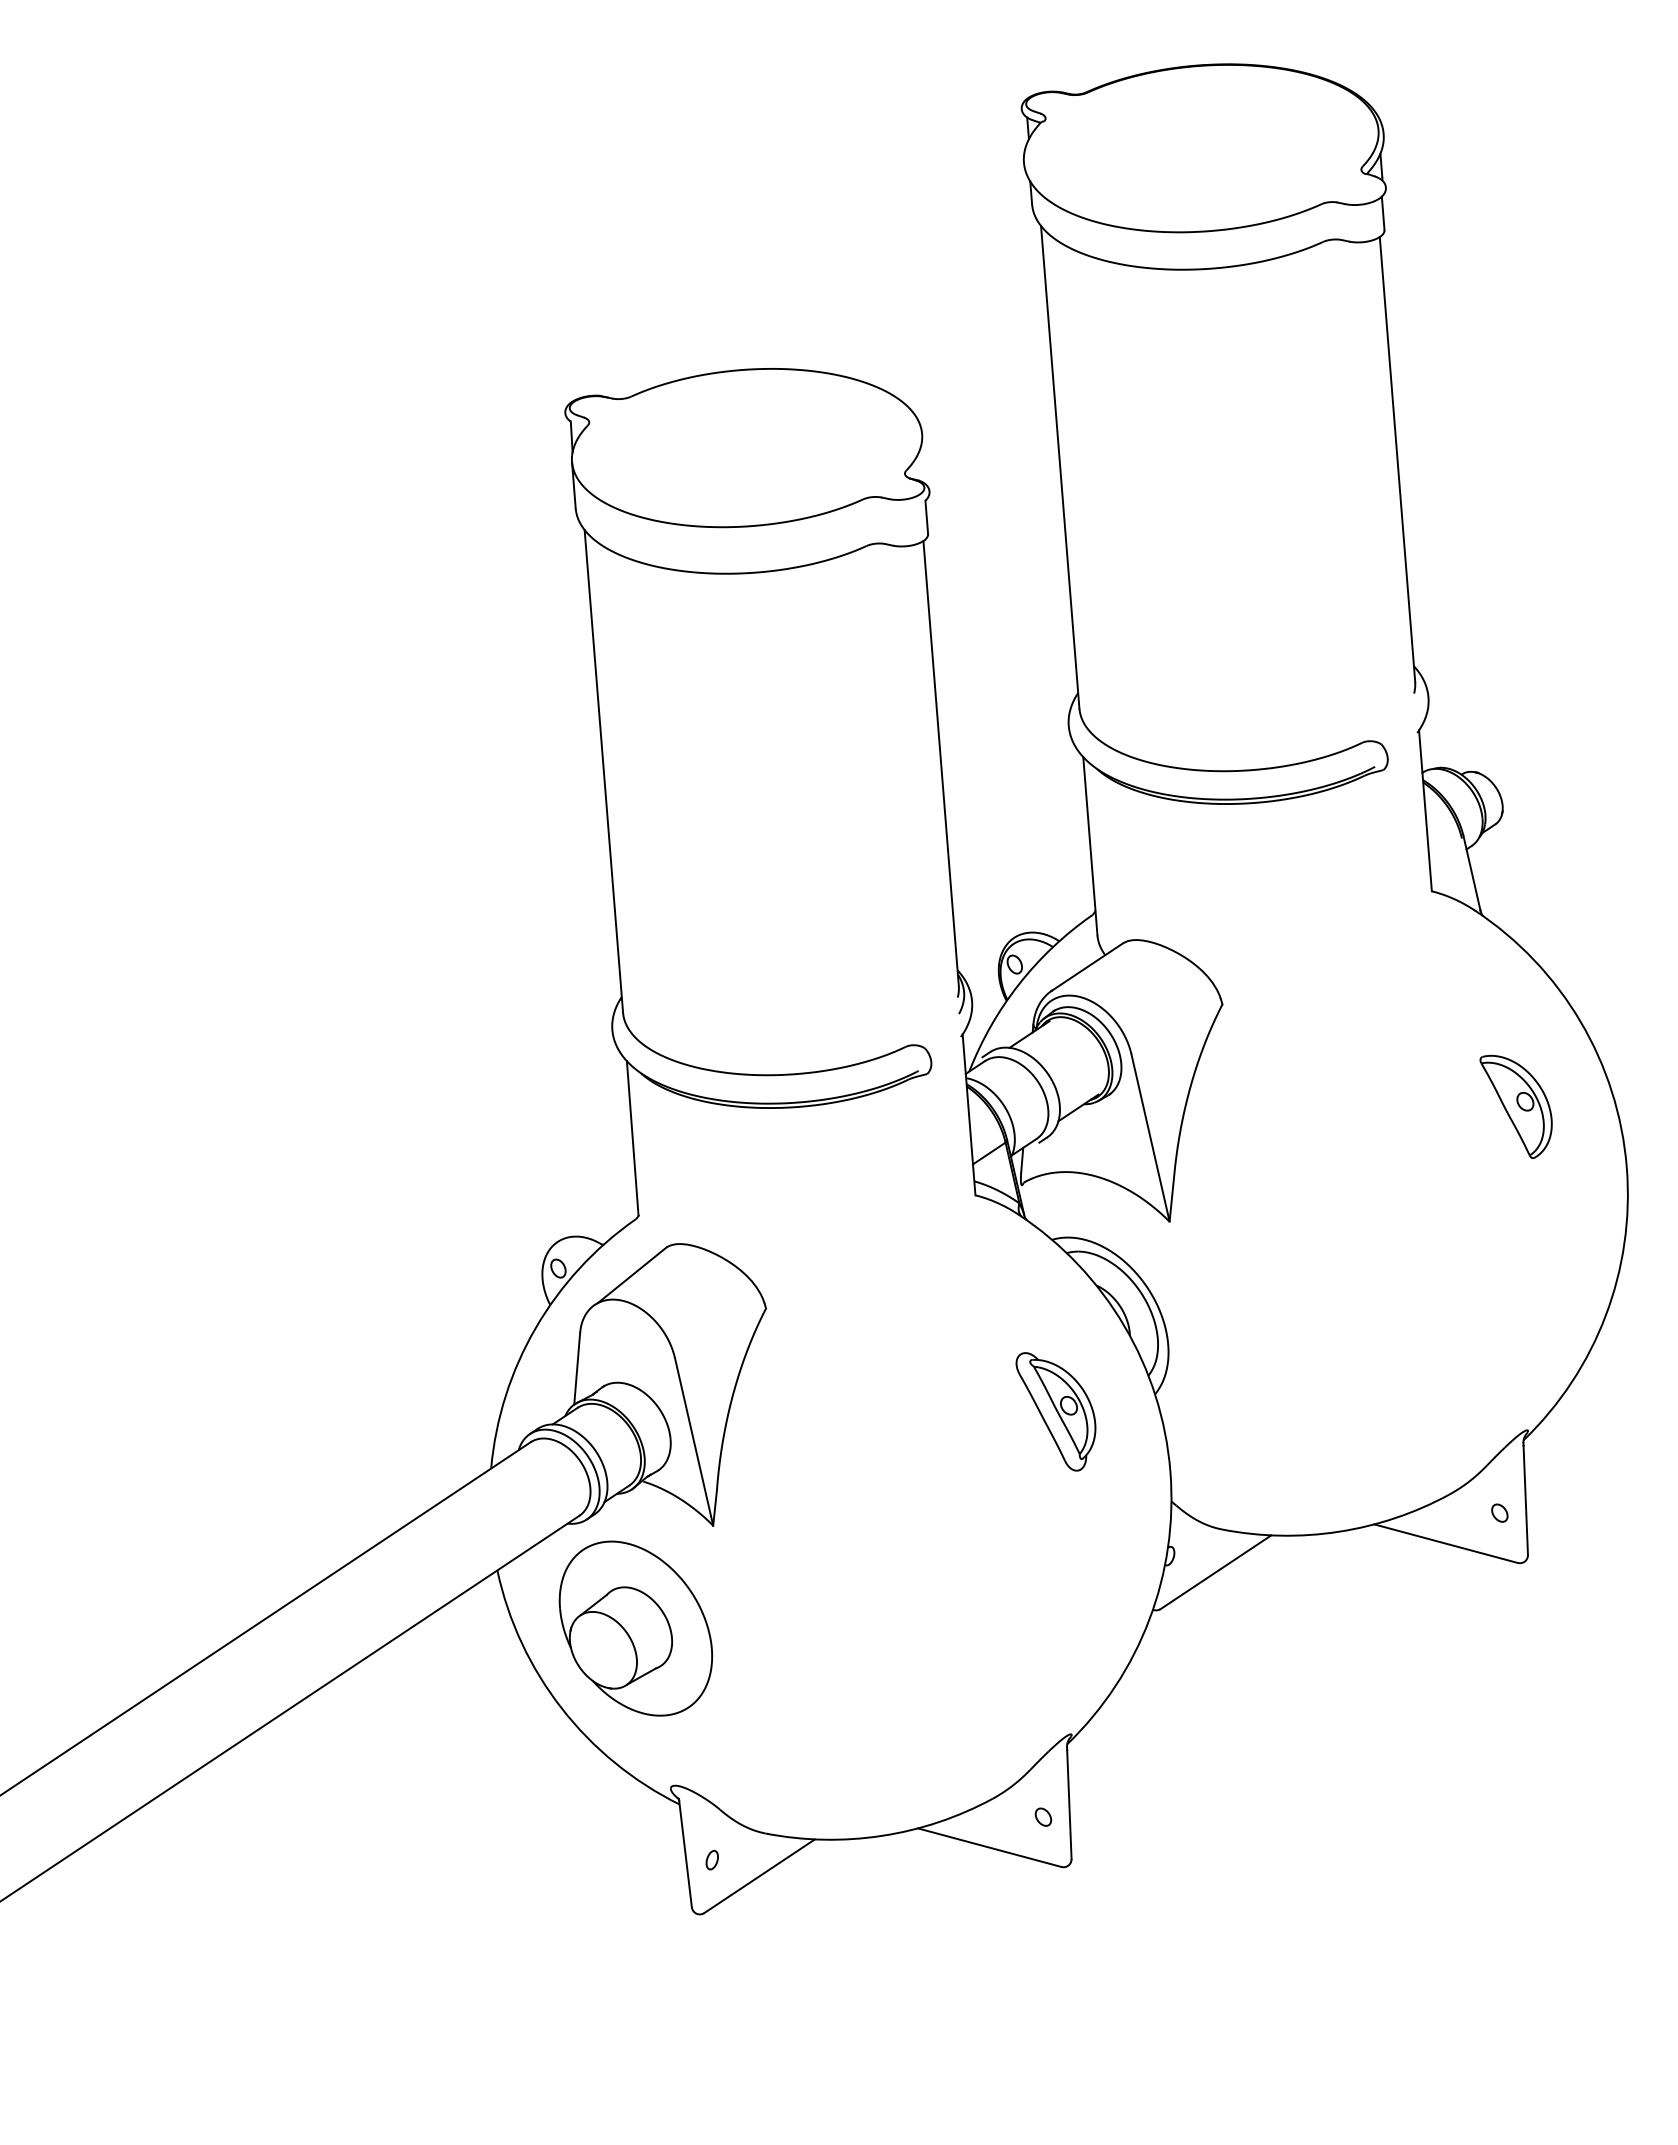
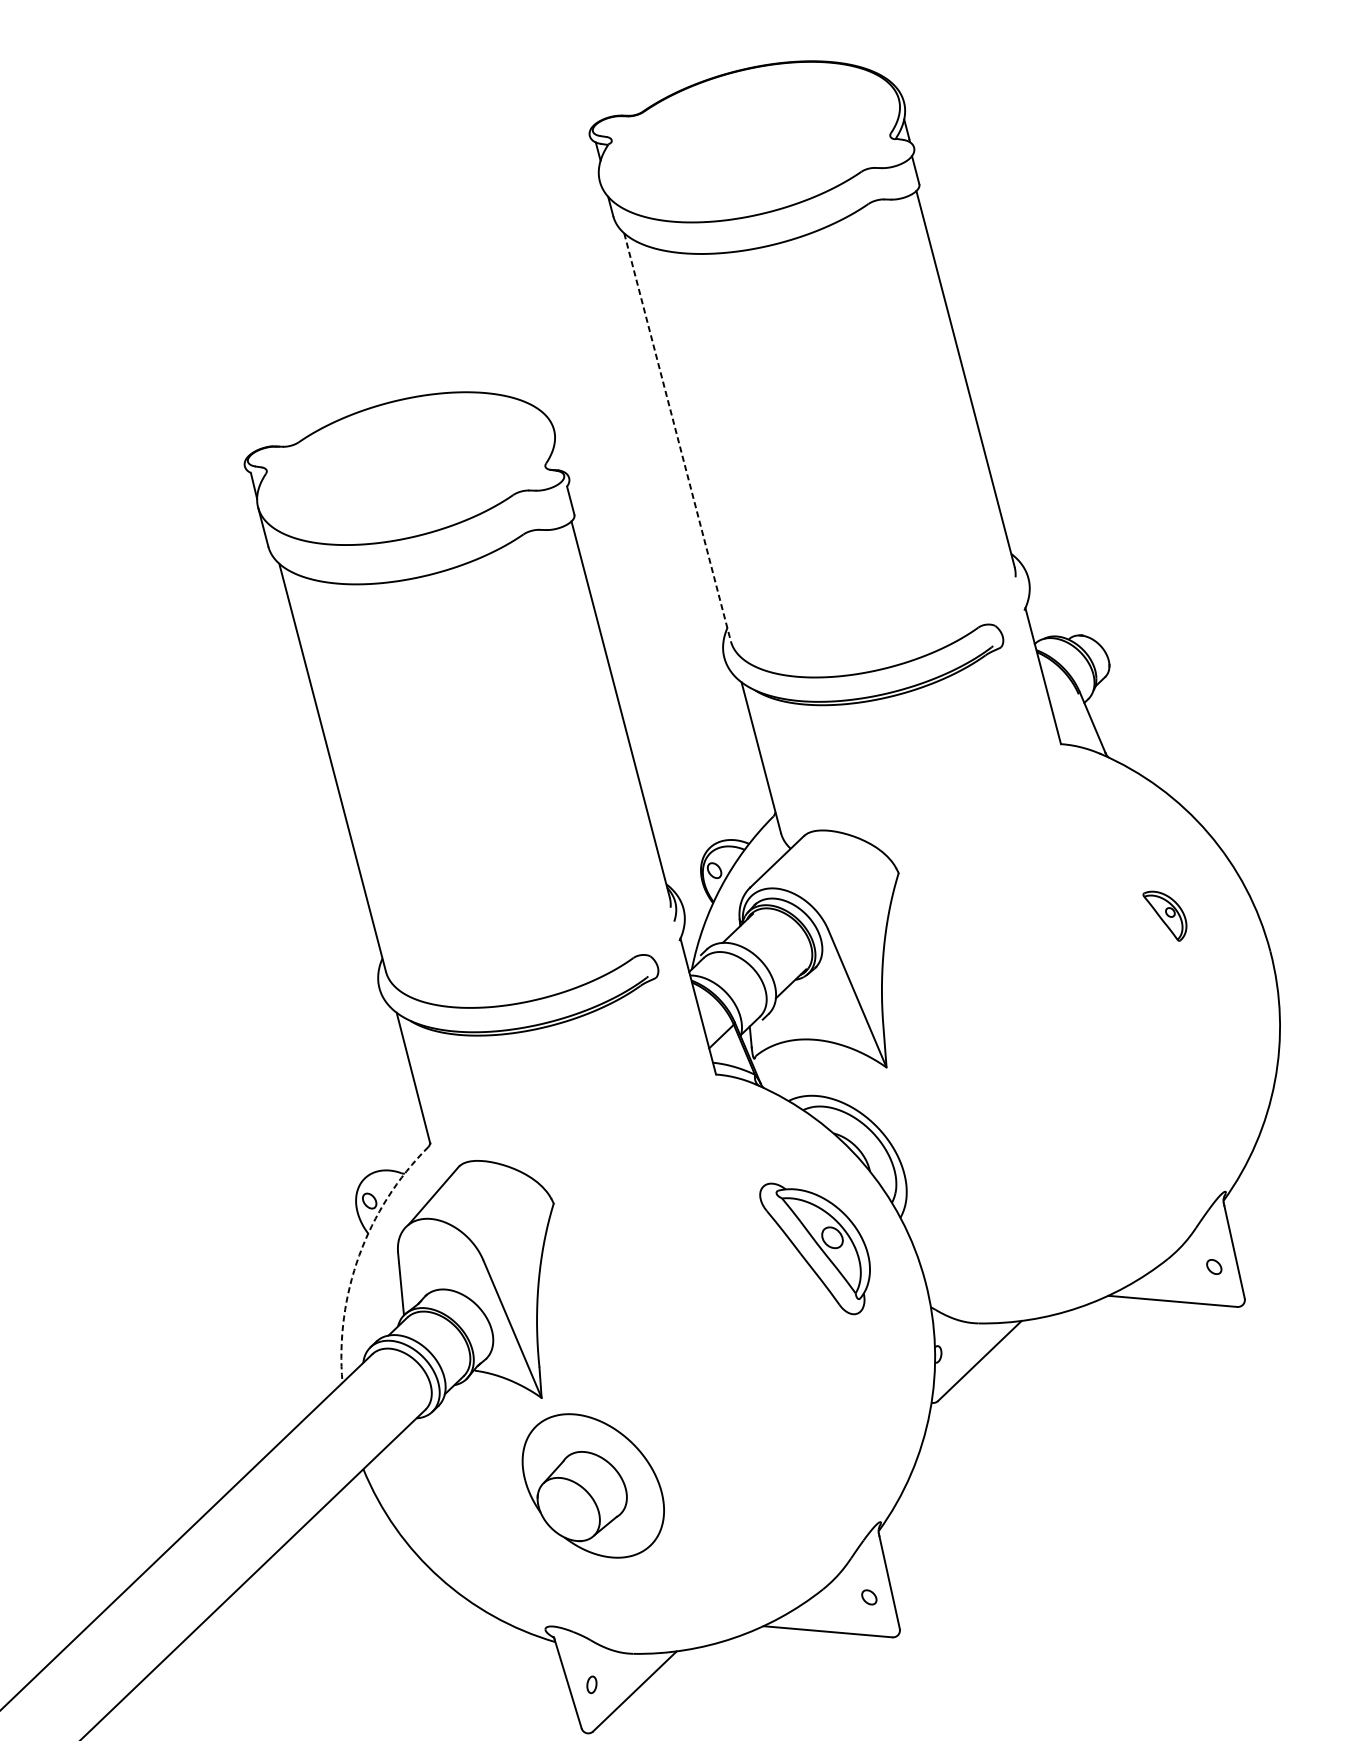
line: (1060, 467) -> (677, 437), solid -> dashed
part: (1515, 1106) -> (1165, 915), size x0.6
arc: (535, 1327) -> (358, 1255), solid -> dashed
part: (1055, 1411) -> (817, 1247), size x1.4
part: (635, 1628) -> (592, 1485), moved

